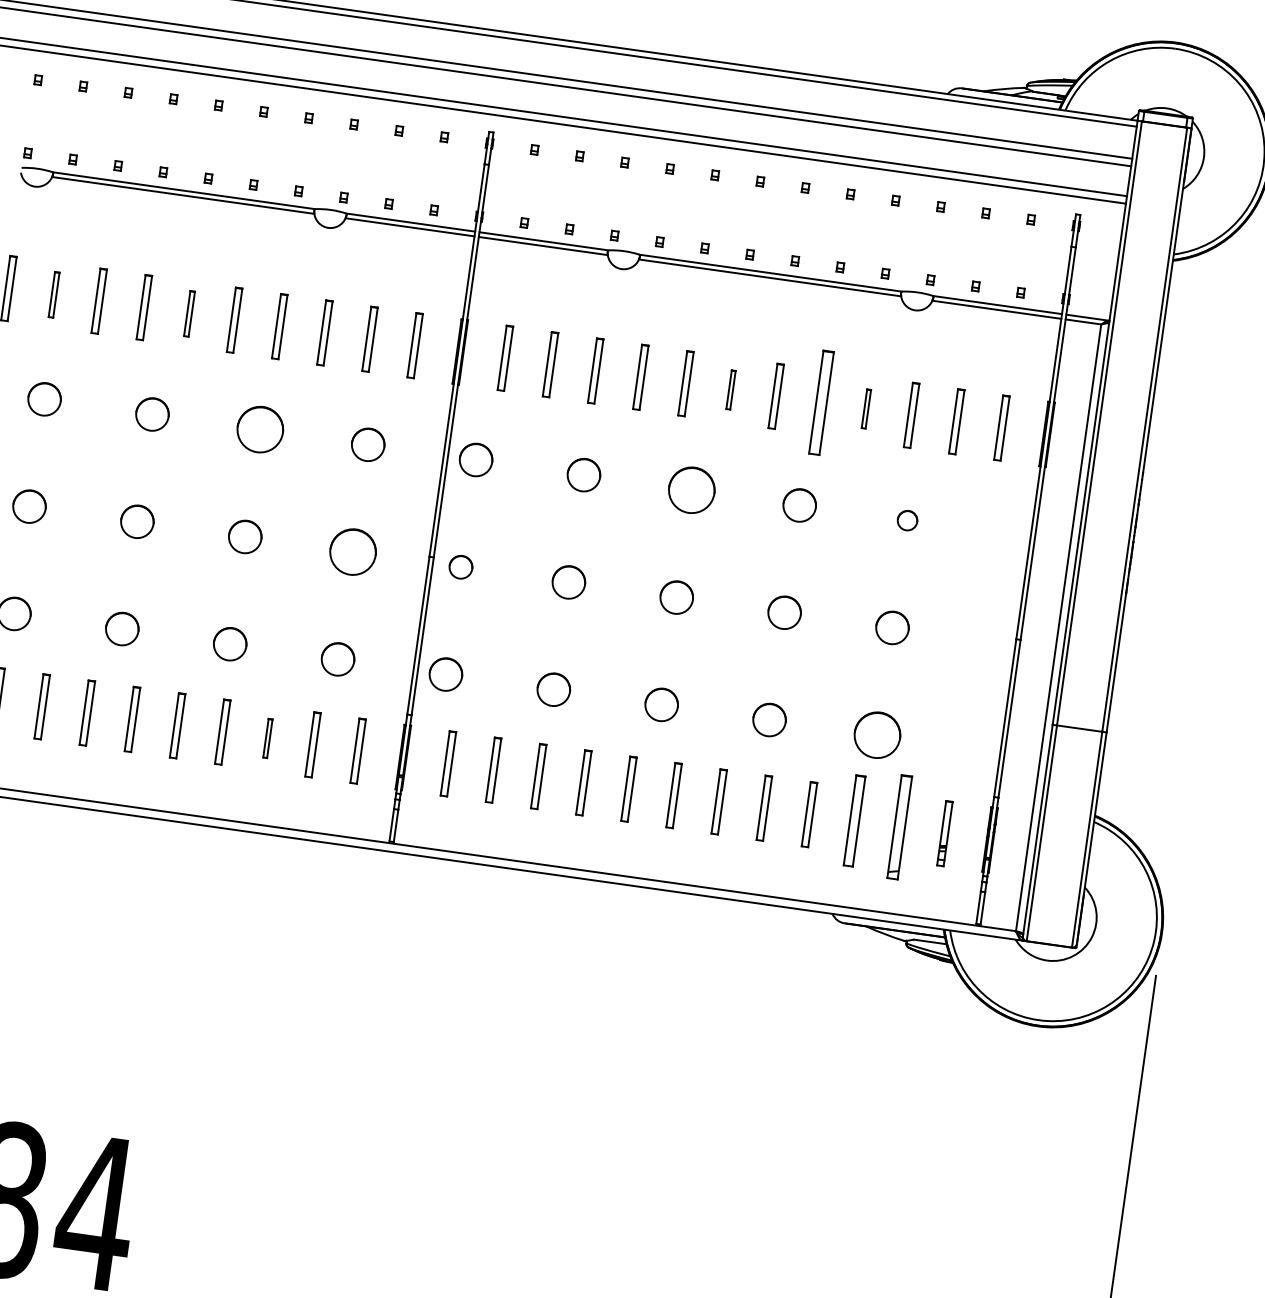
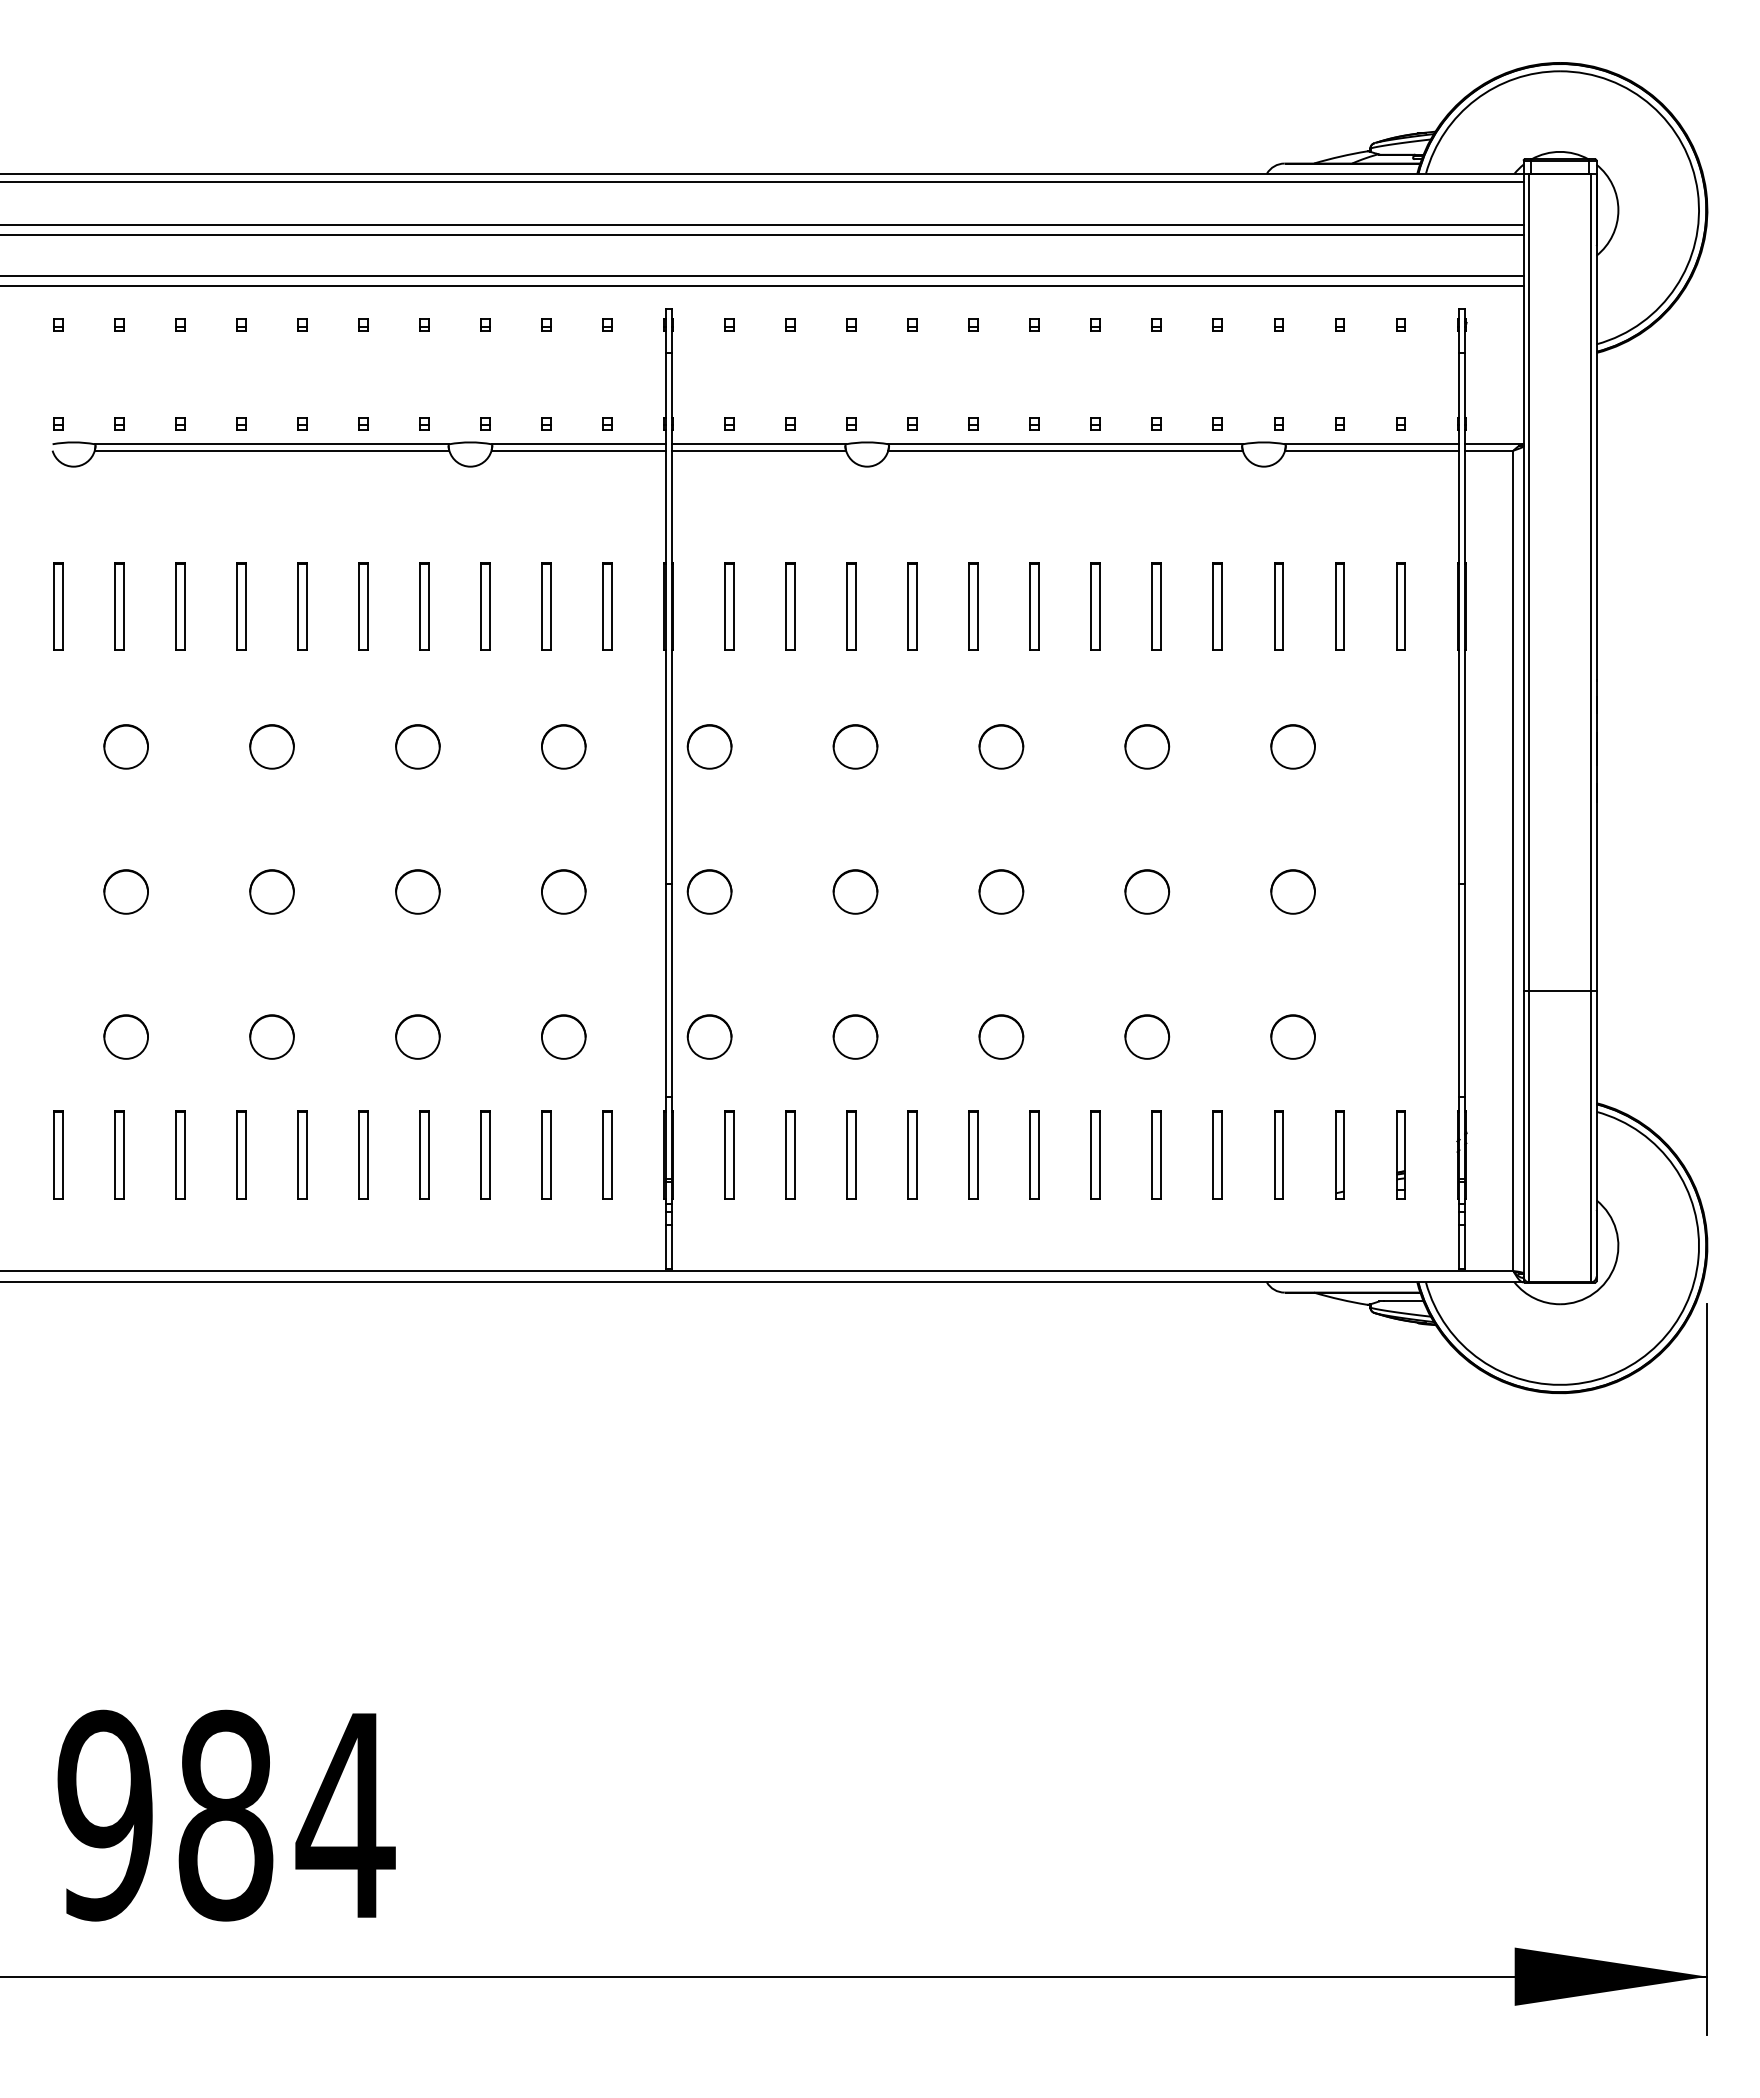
part: (54, 294) -> (119, 606), size x1.43
part: (189, 313) -> (302, 606), size x1.43
part: (730, 389) -> (1034, 606), size x1.67
part: (821, 402) -> (1156, 606), size x0.62
part: (866, 408) -> (1217, 606), size x1.67
circle: (260, 429) -> (417, 746), size x0.71
part: (691, 490) -> (1001, 746), size x0.71
circle: (907, 520) -> (1292, 746), size x1.67
circle: (352, 551) -> (563, 891), size x0.71
part: (460, 566) -> (709, 891), size x1.43
circle: (877, 734) -> (1292, 1036), size x0.71
part: (267, 738) -> (485, 1154), size x1.67
part: (854, 820) -> (1278, 1154), size x0.71
part: (899, 826) -> (1339, 1154), size x0.62

